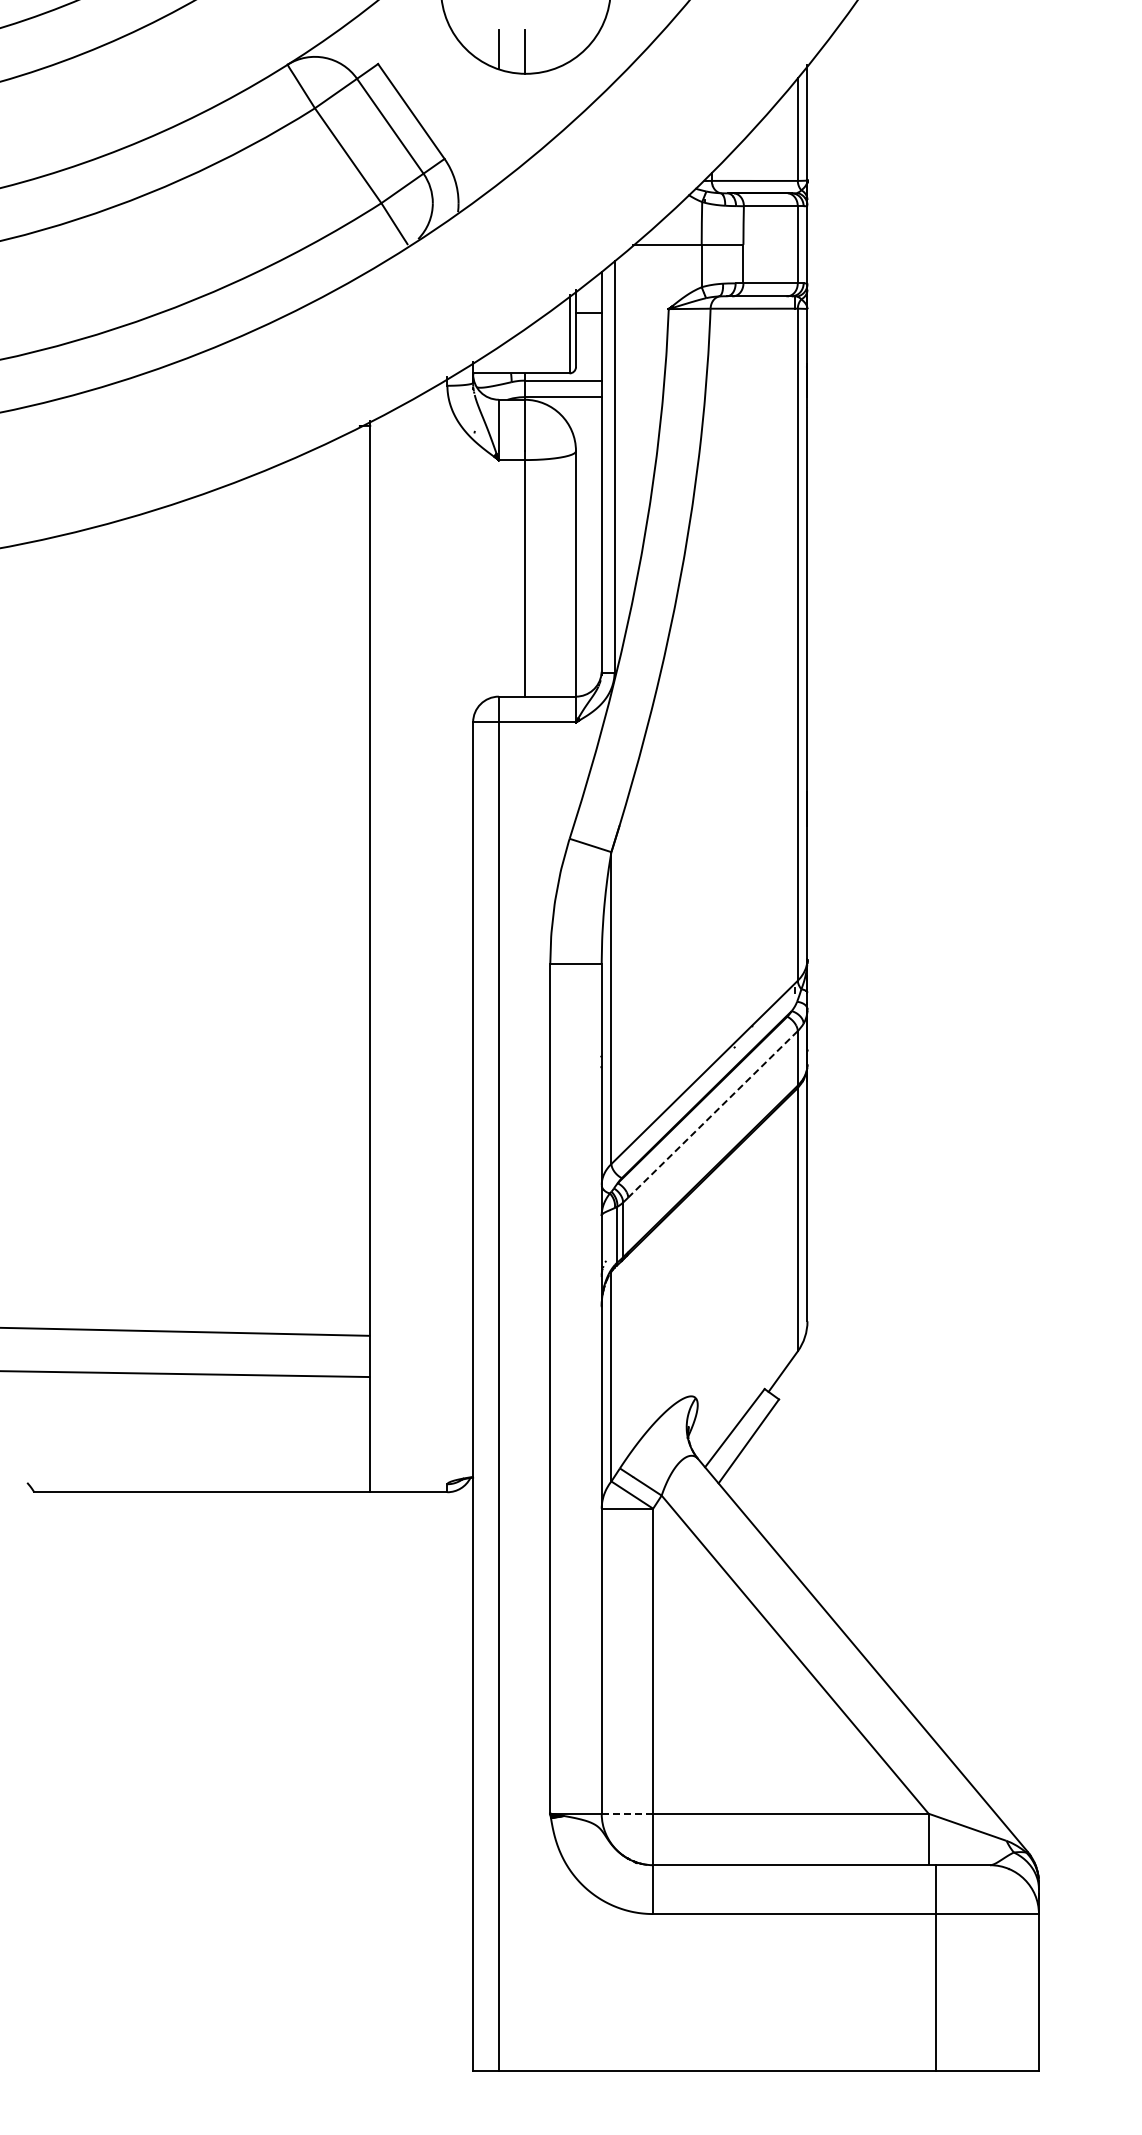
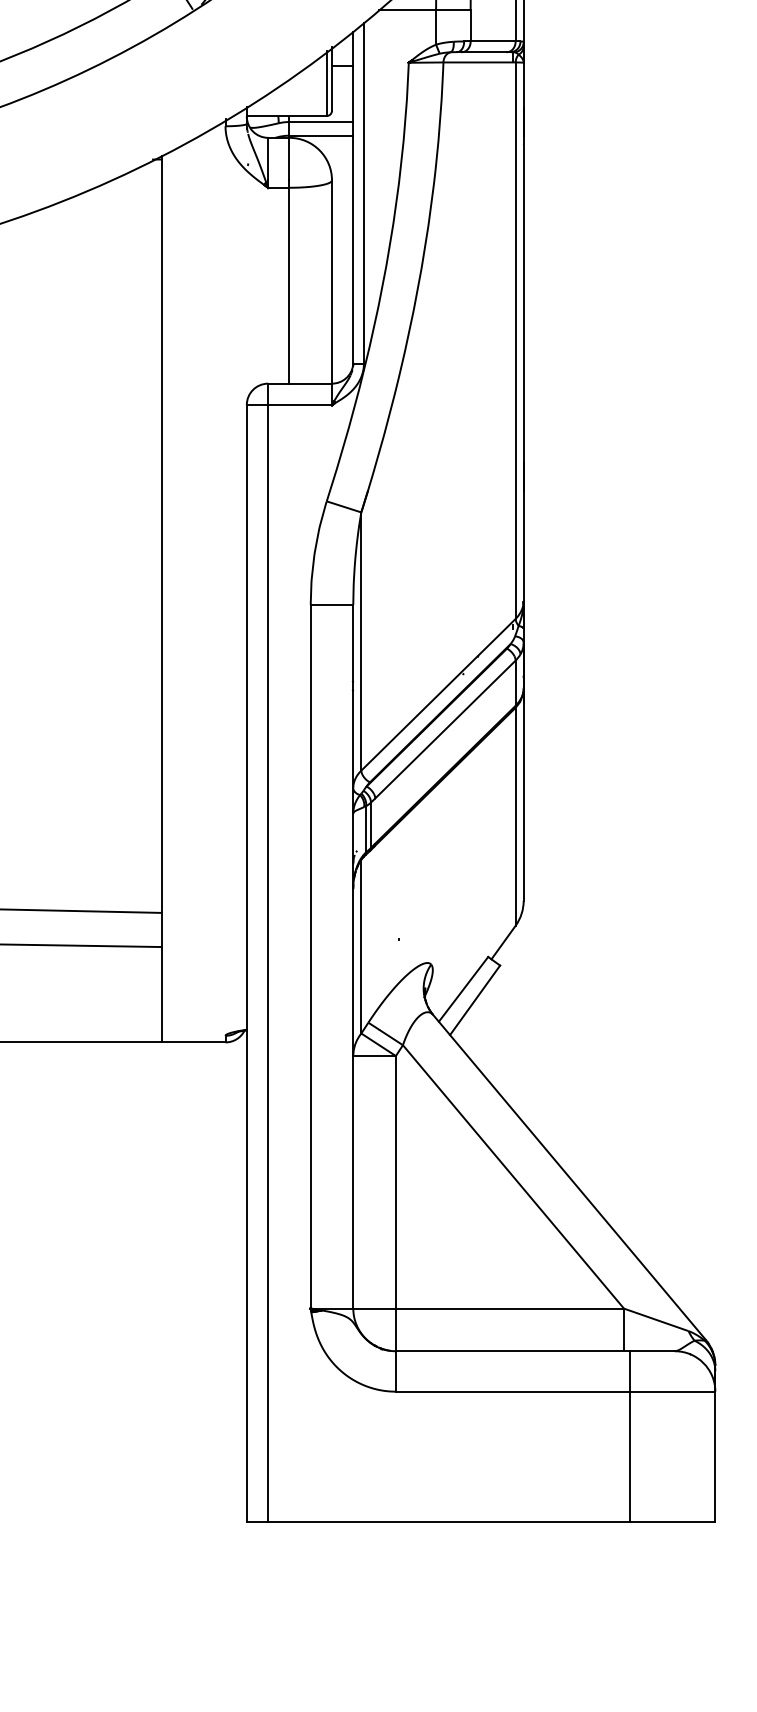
line: (713, 1114) -> (445, 729), dashed -> solid
line: (627, 1813) -> (374, 1308), dashed -> solid

